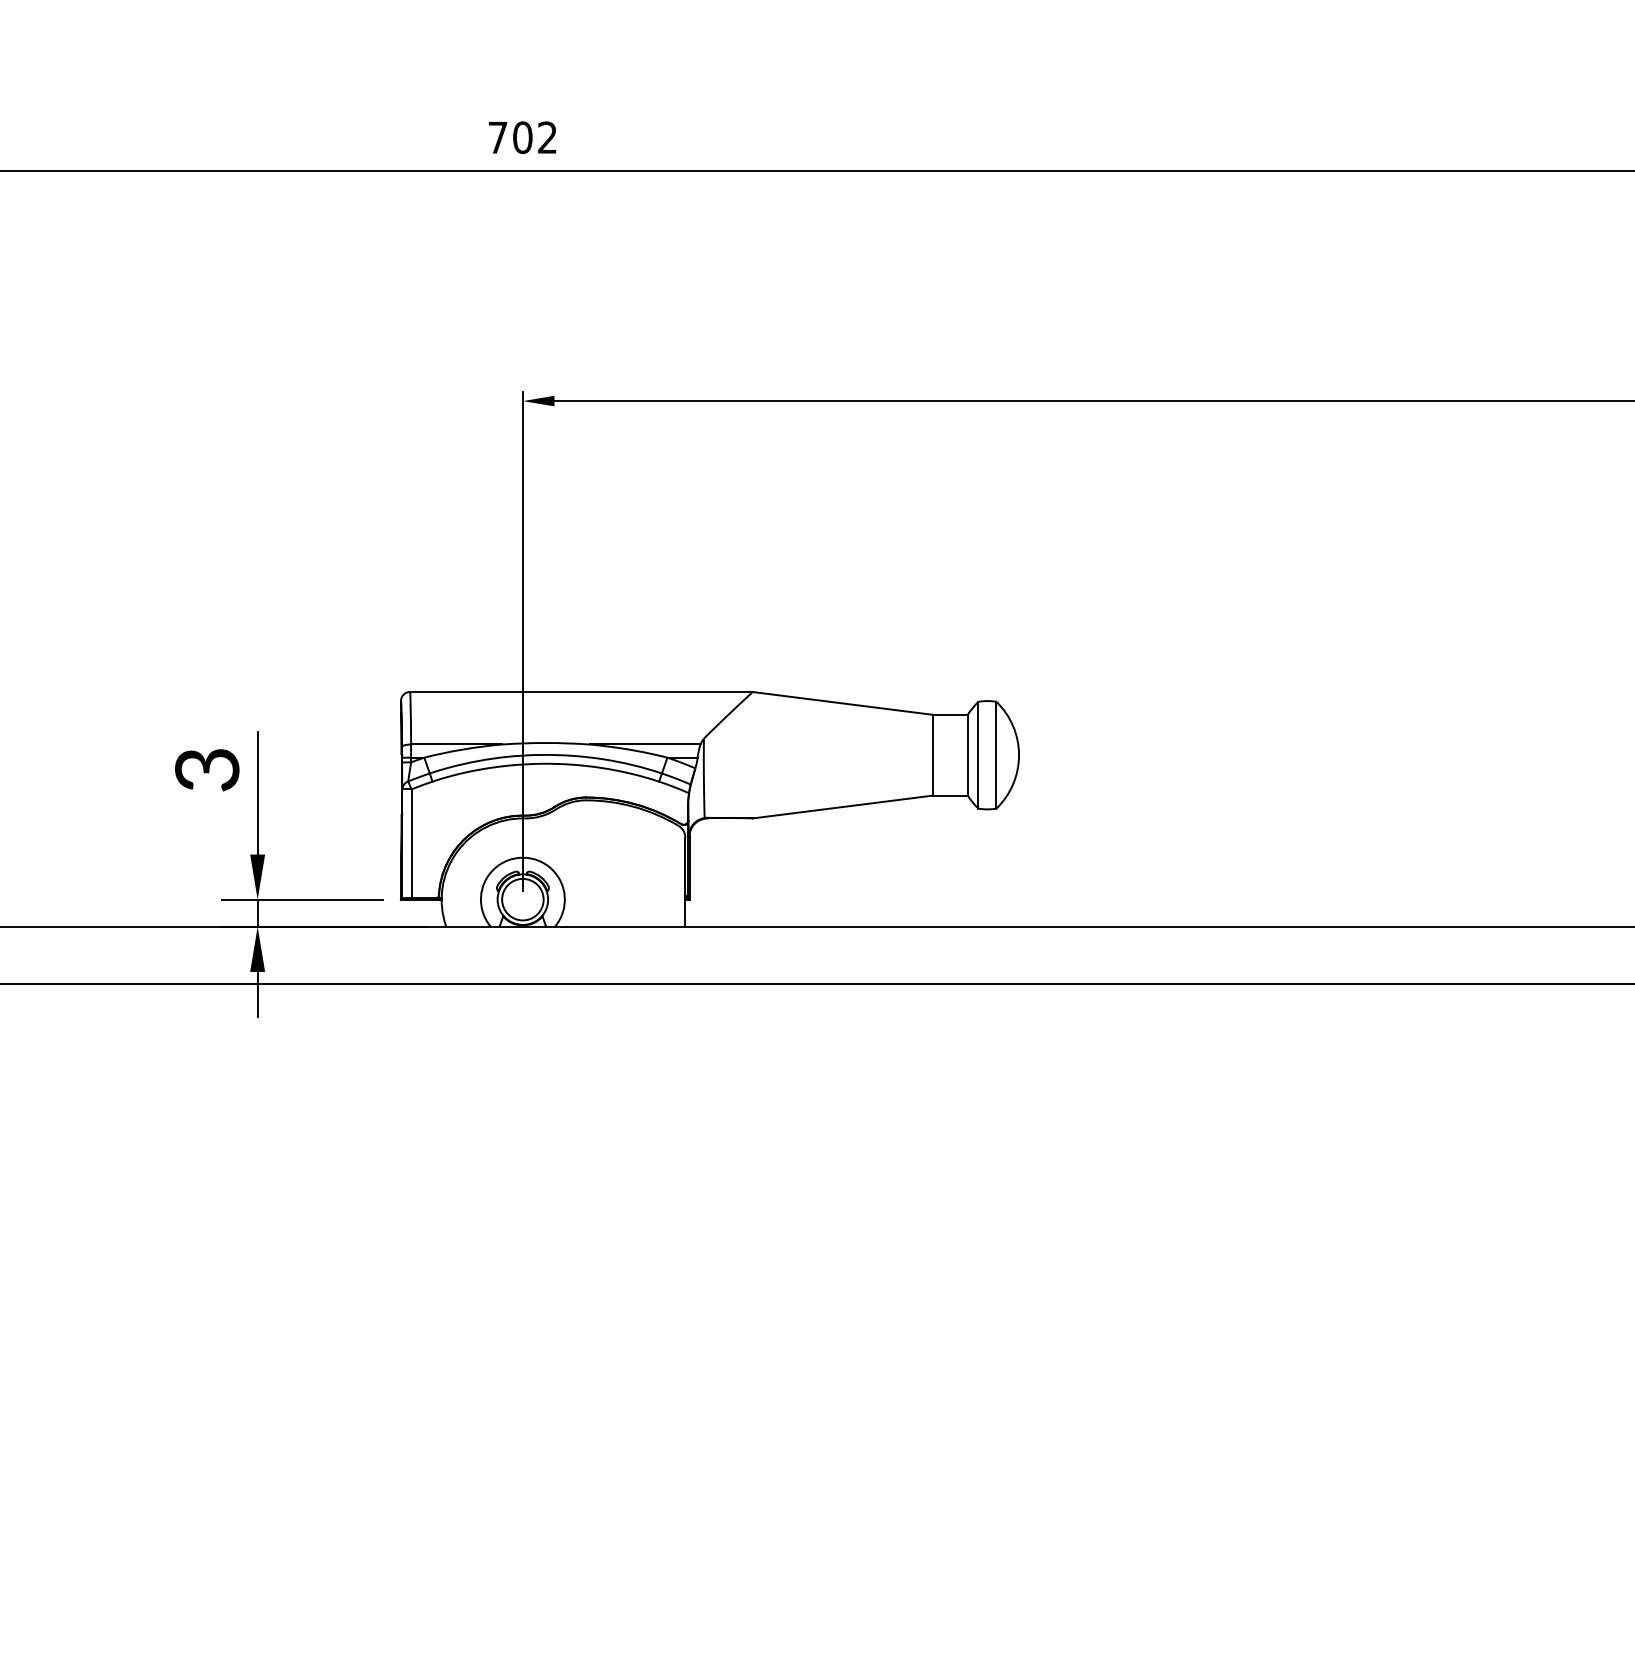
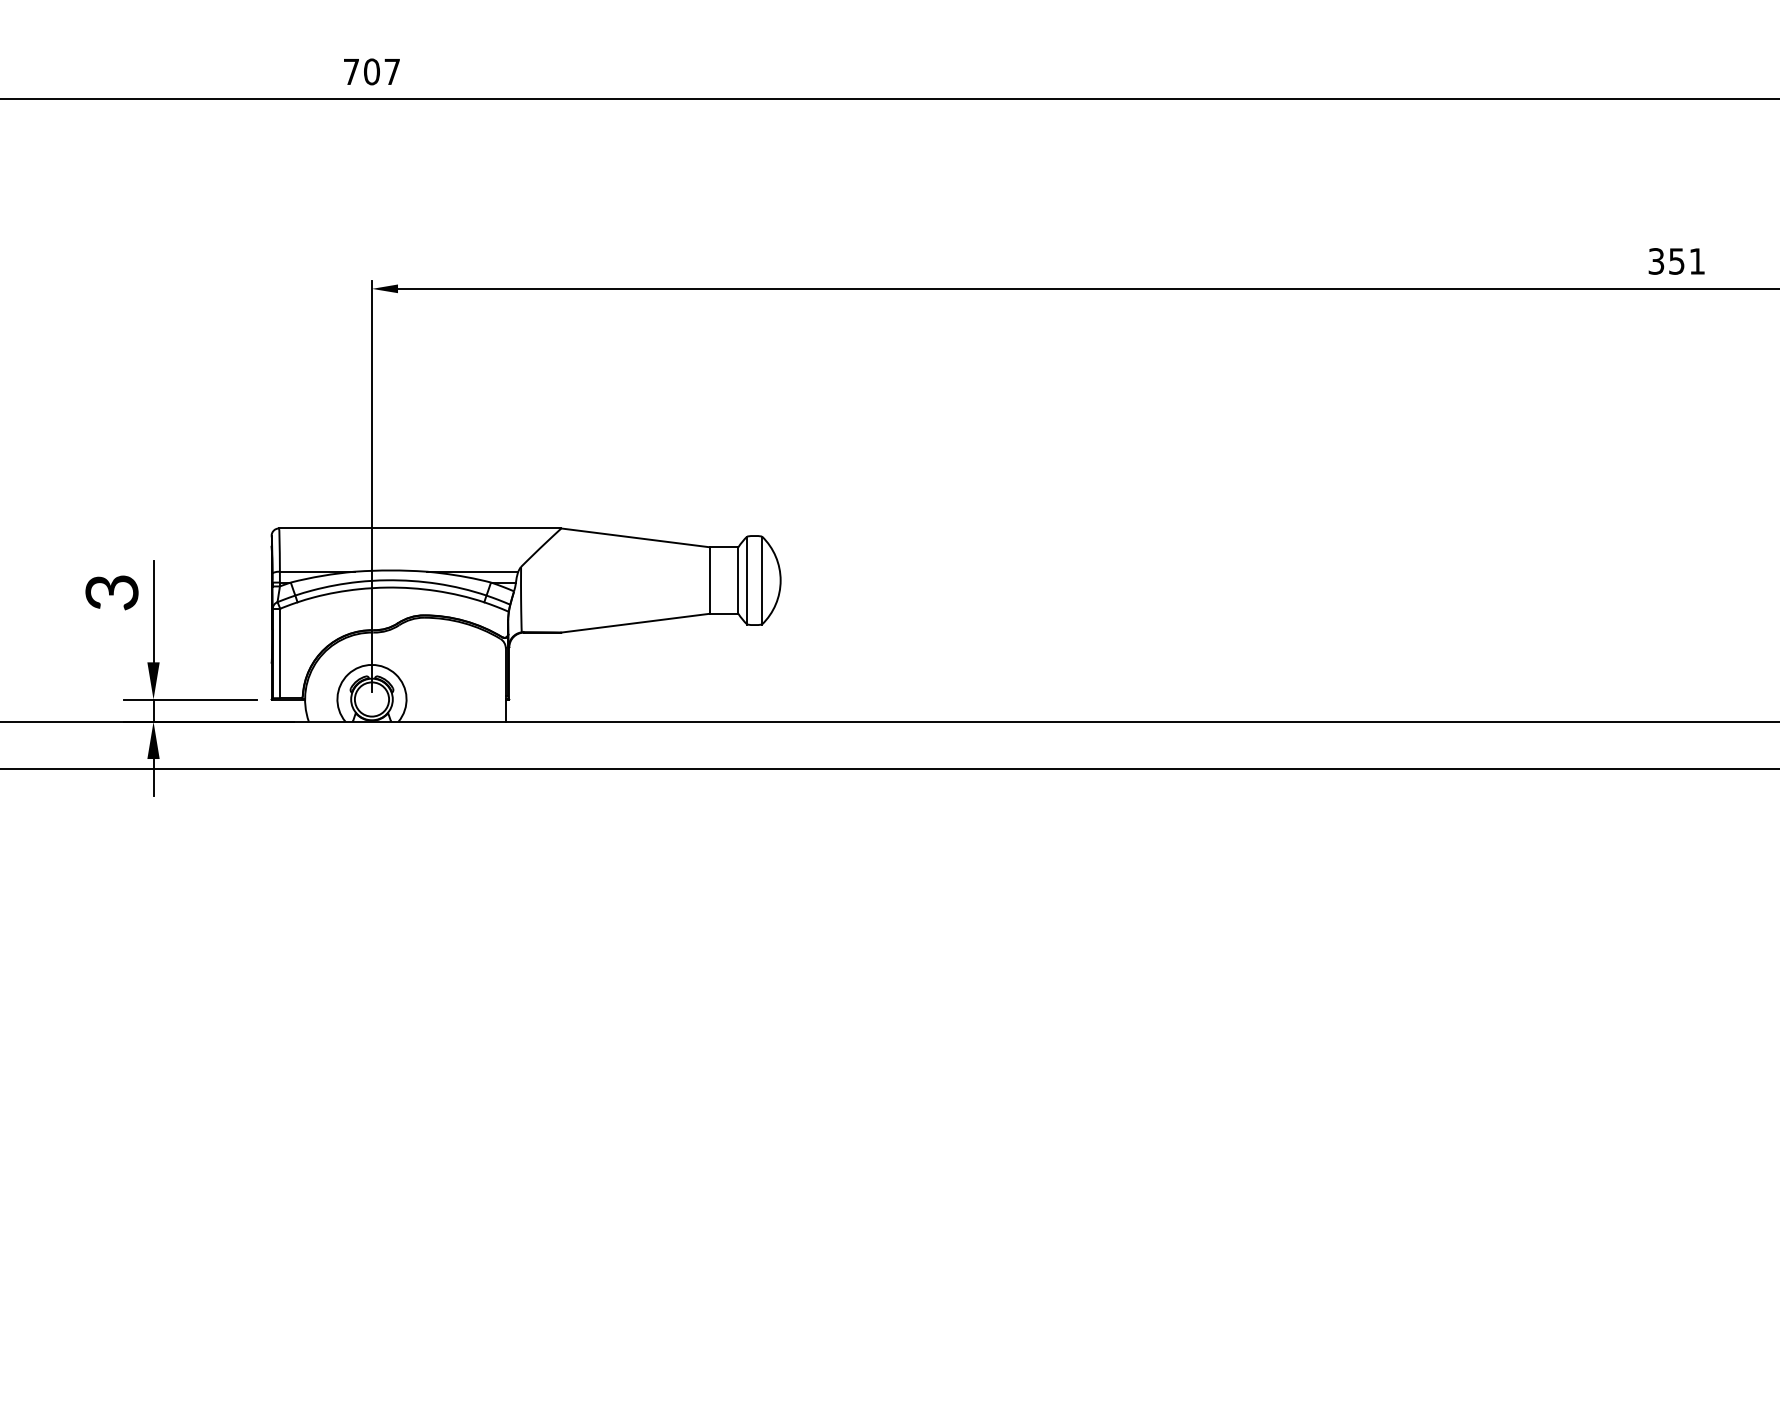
text: (546, 137) -> (391, 71), 702 -> 707

